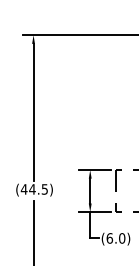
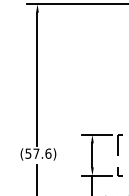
text: (34, 189) -> (38, 153), (44.5) -> (57.6)

